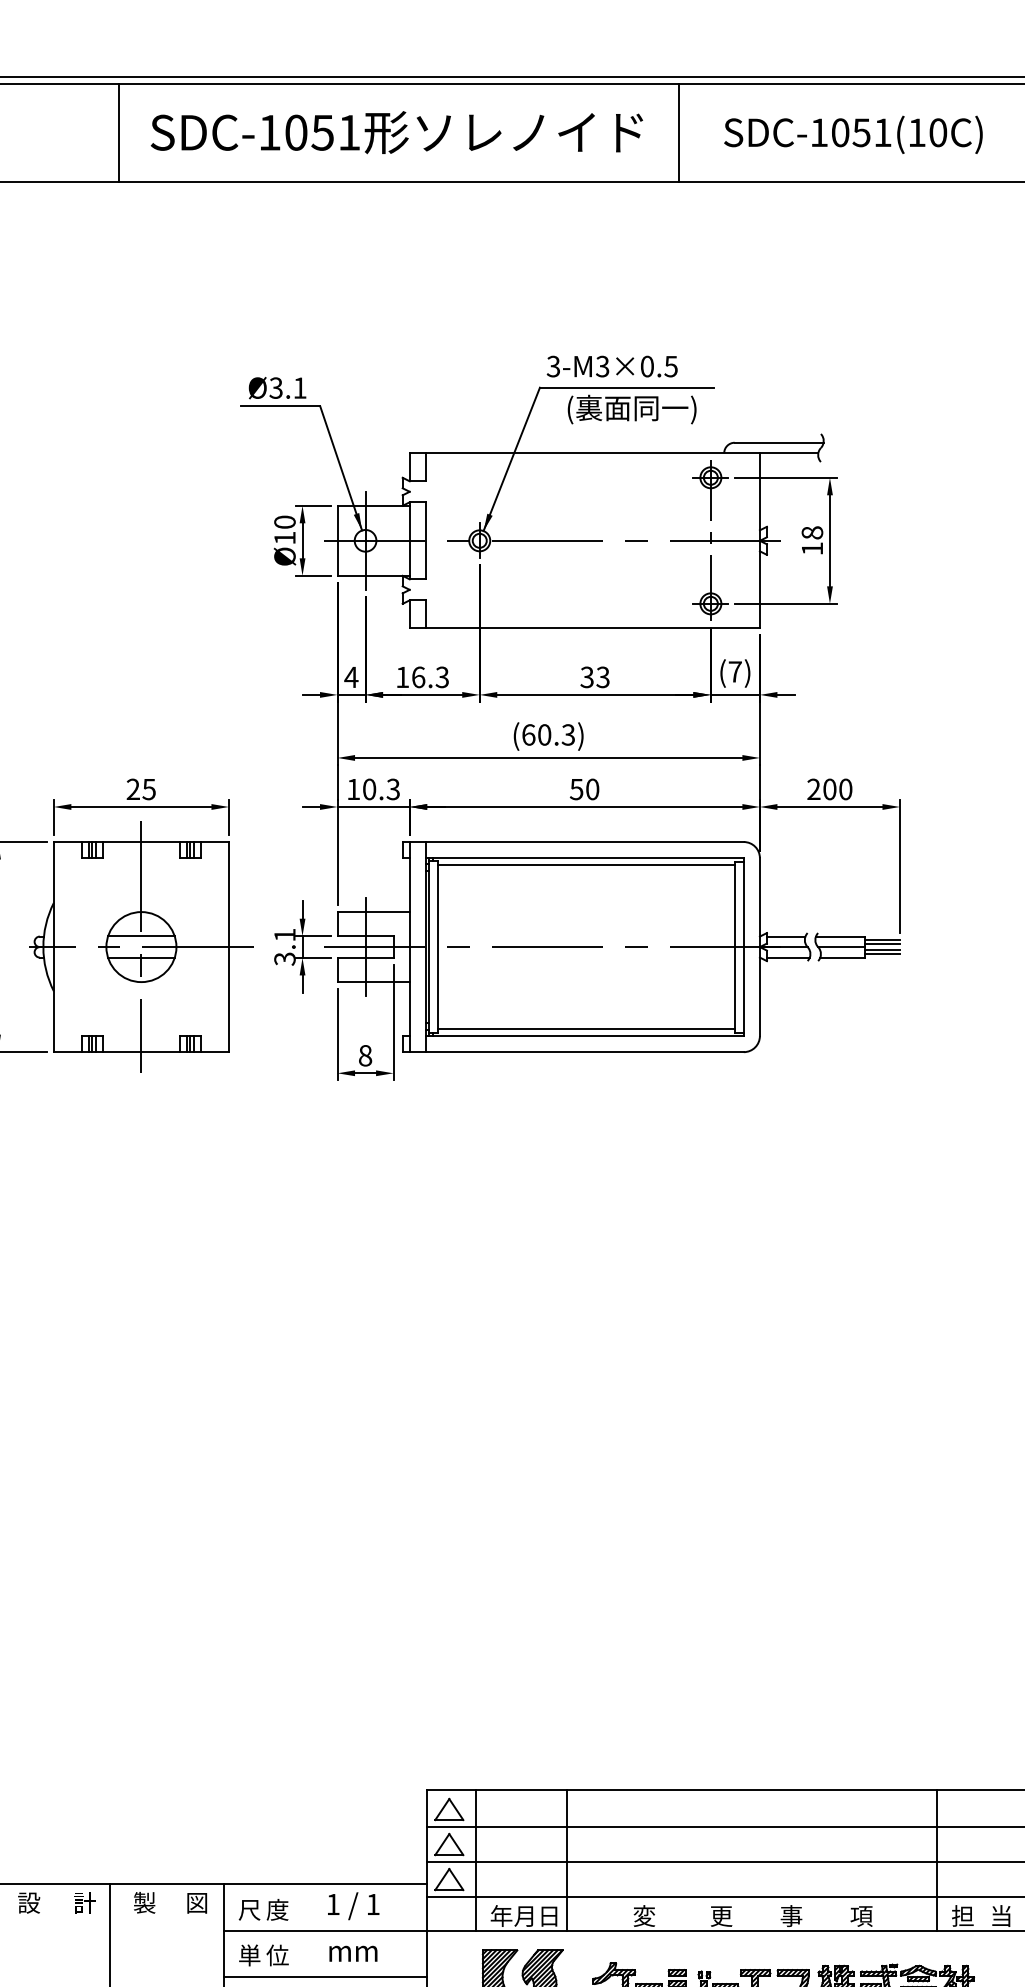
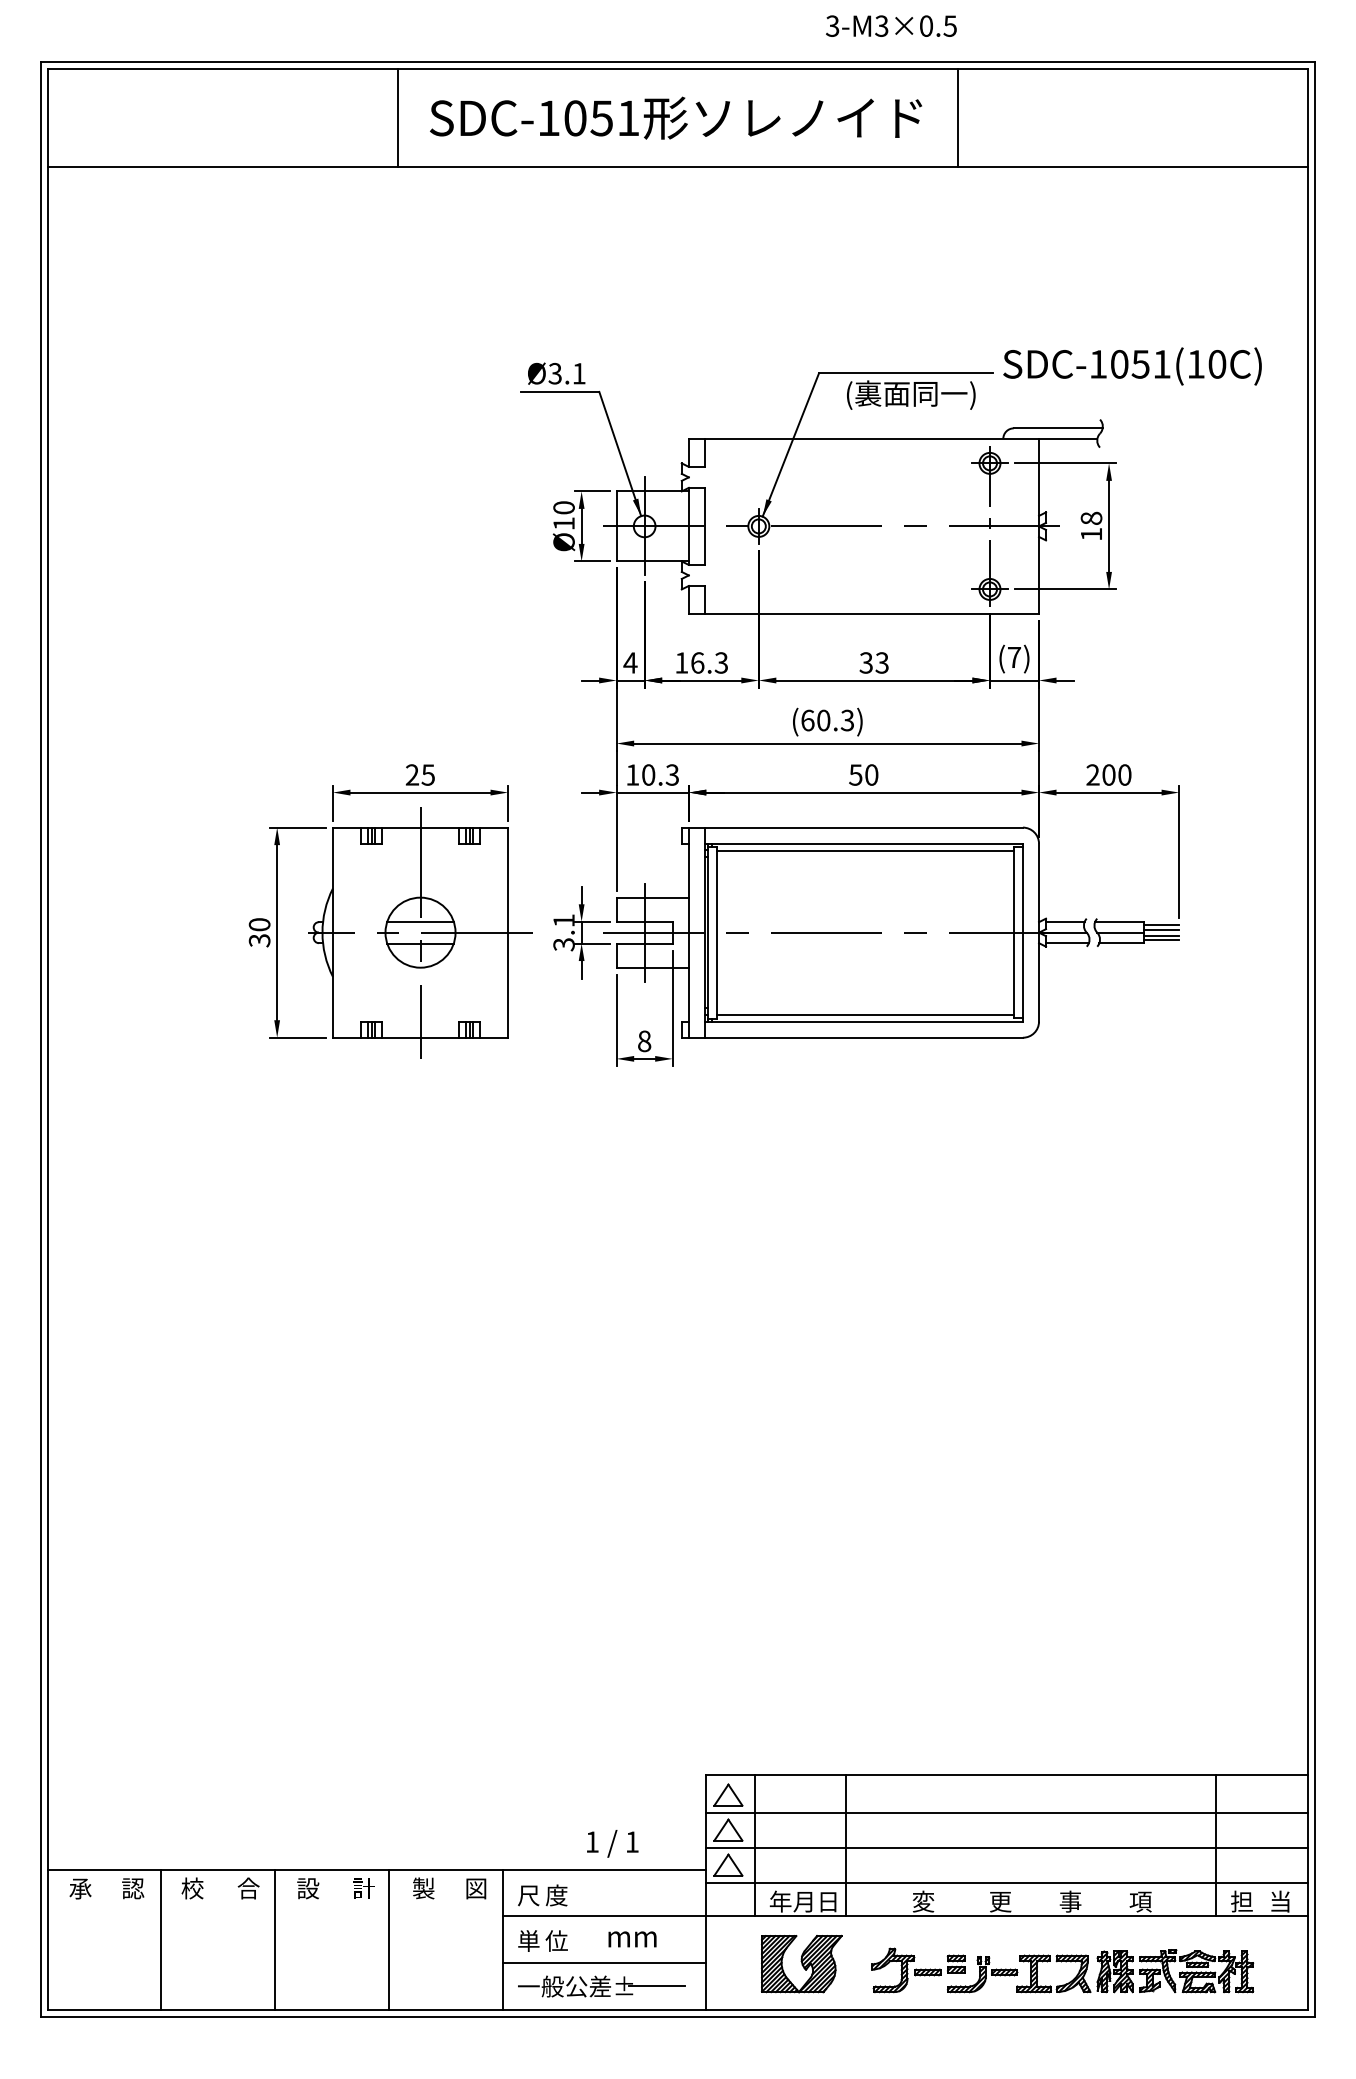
text: (853, 134) -> (1132, 366), moved
text: (612, 365) -> (891, 25), moved
text: (353, 1905) -> (612, 1843), moved

